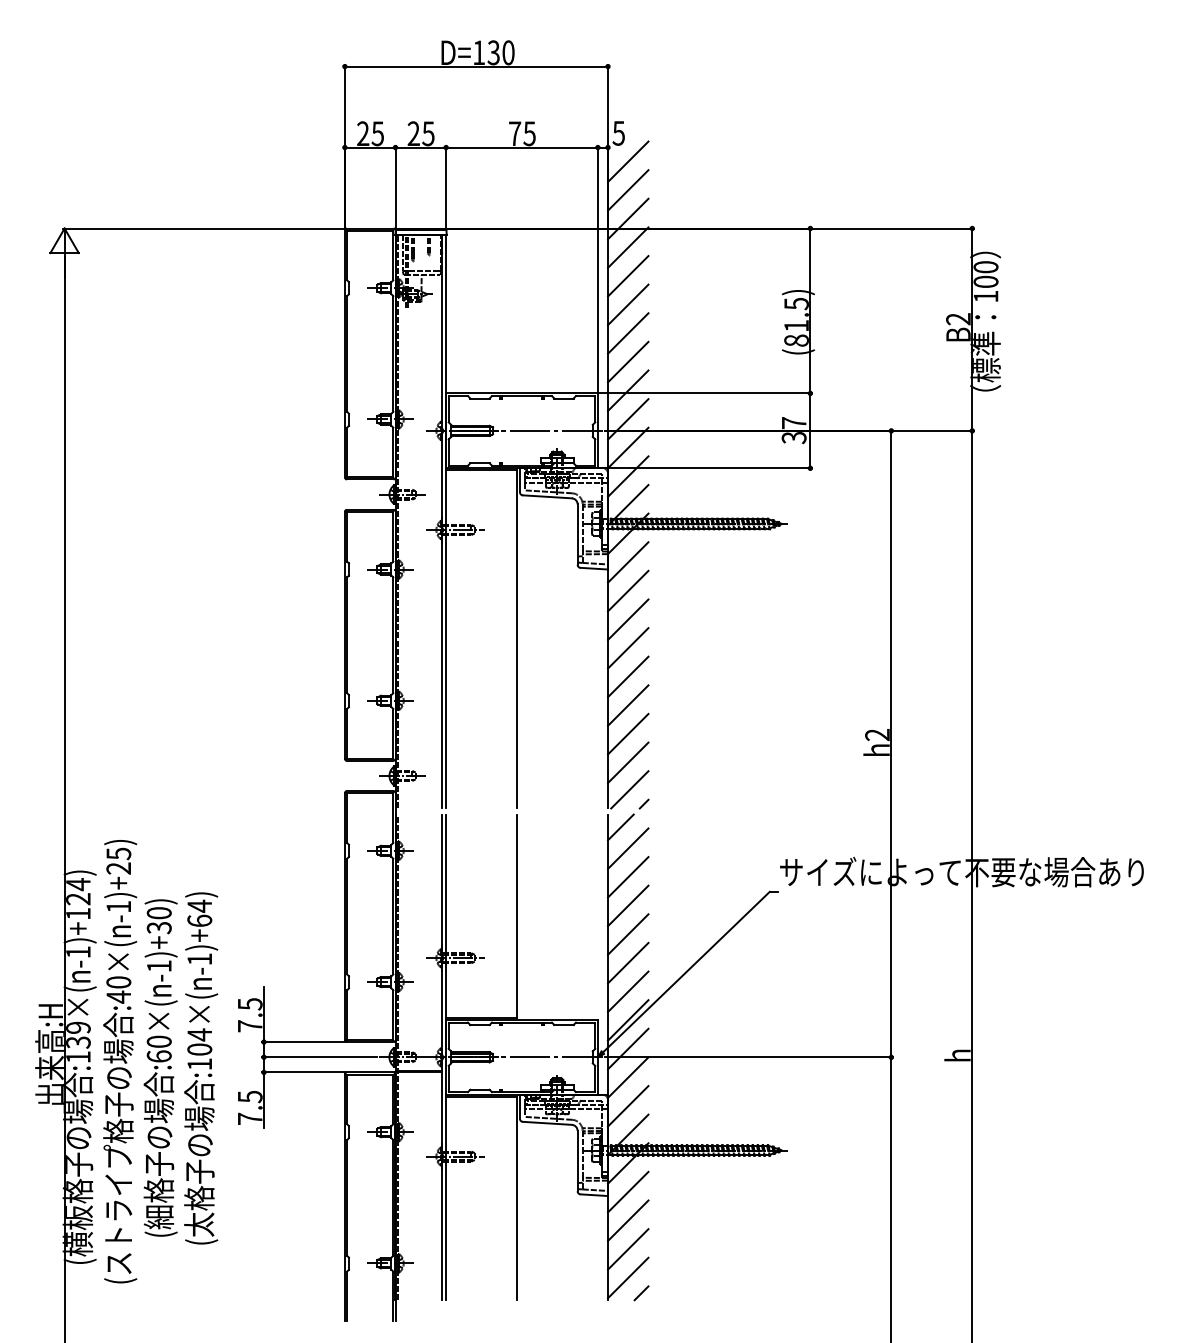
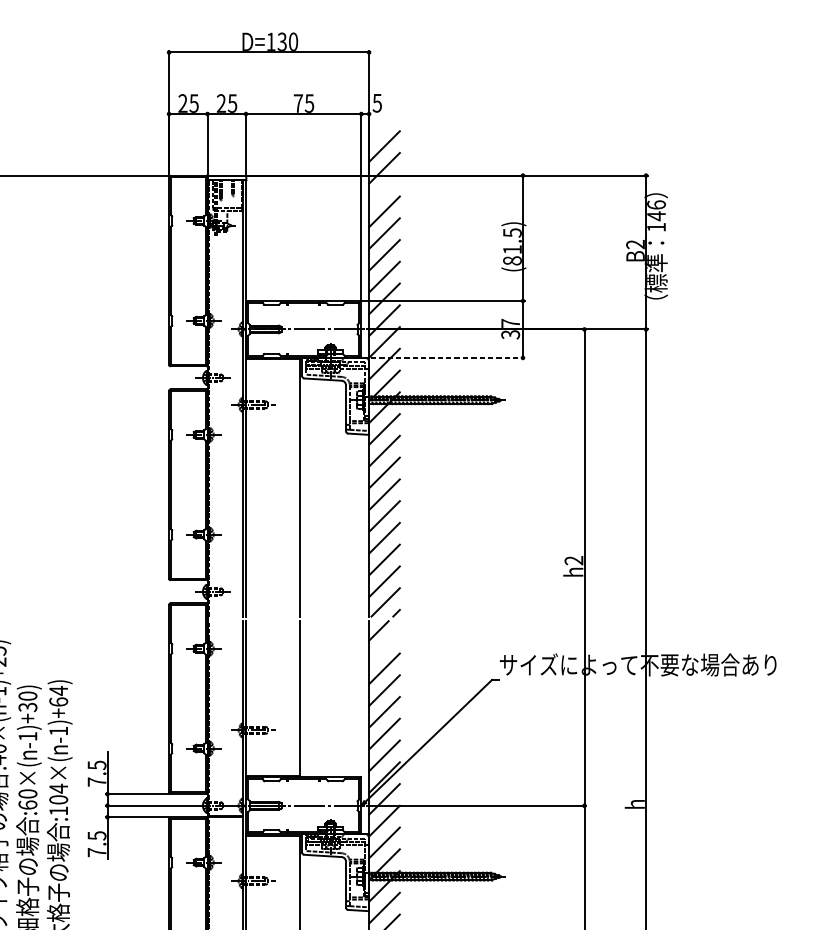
line: (628, 161) -> (384, 124), removed
line: (628, 247) -> (384, 190), removed
text: (985, 274) -> (656, 210), 100 -> 146
line: (705, 468) -> (443, 358), solid -> dashed
line: (628, 848) -> (384, 646), removed

